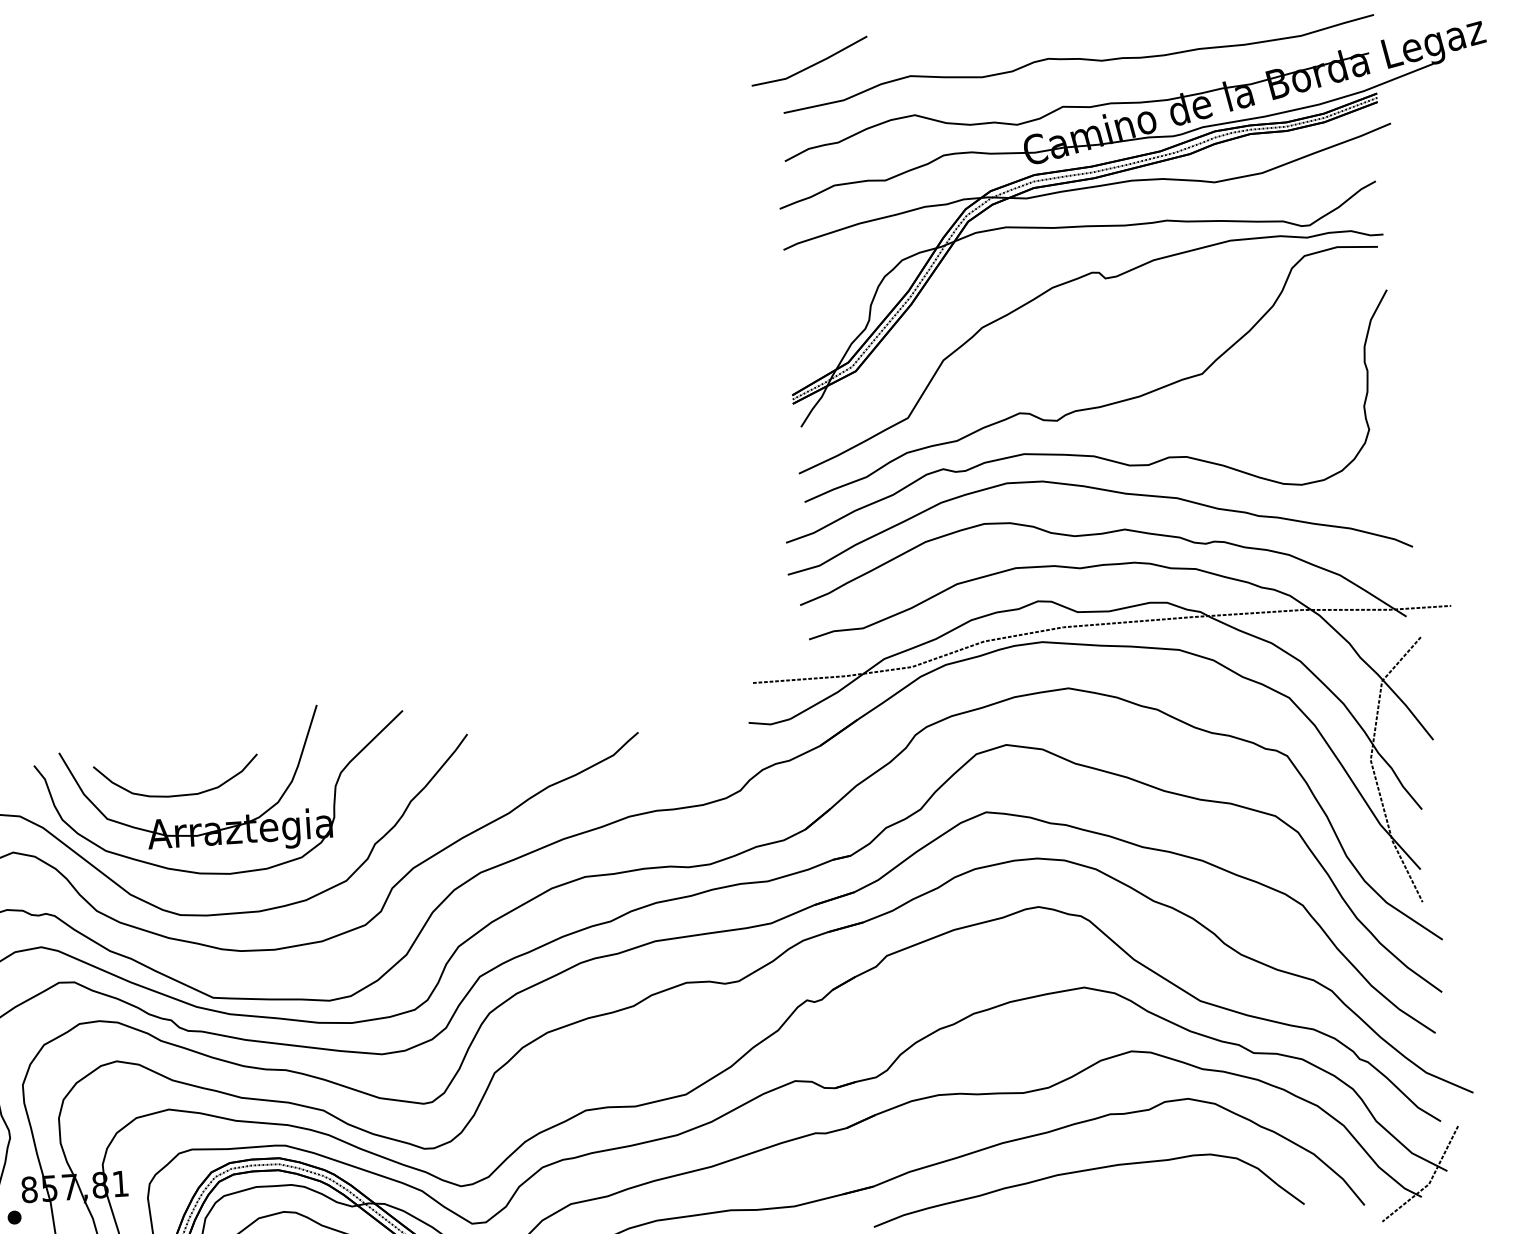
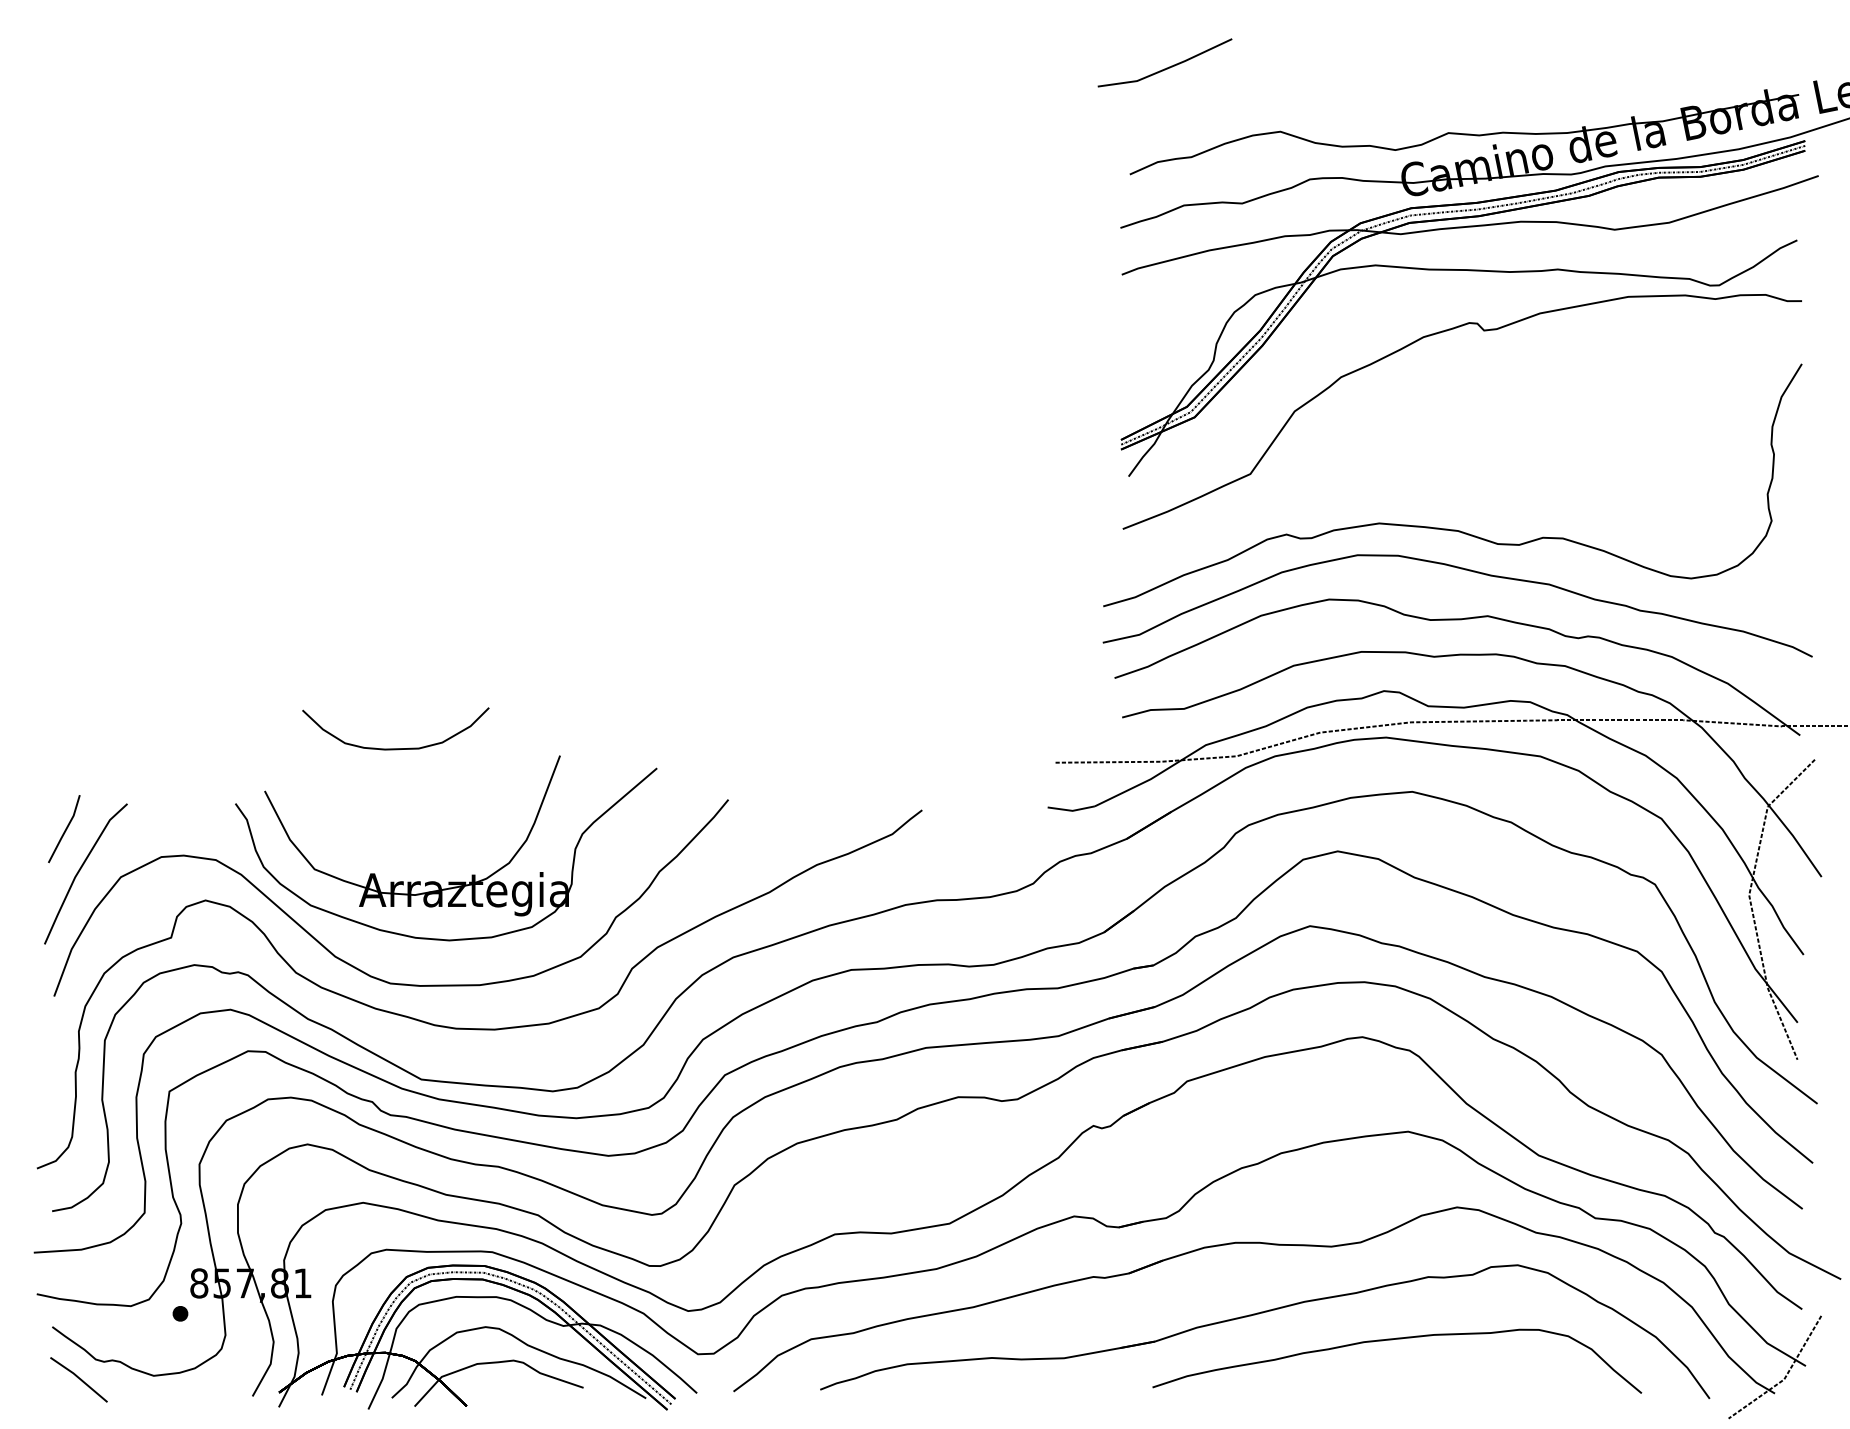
part: (1078, 63) -> (1469, 85), removed
part: (1099, 406) -> (1468, 474), removed
part: (177, 795) -> (395, 748), moved

